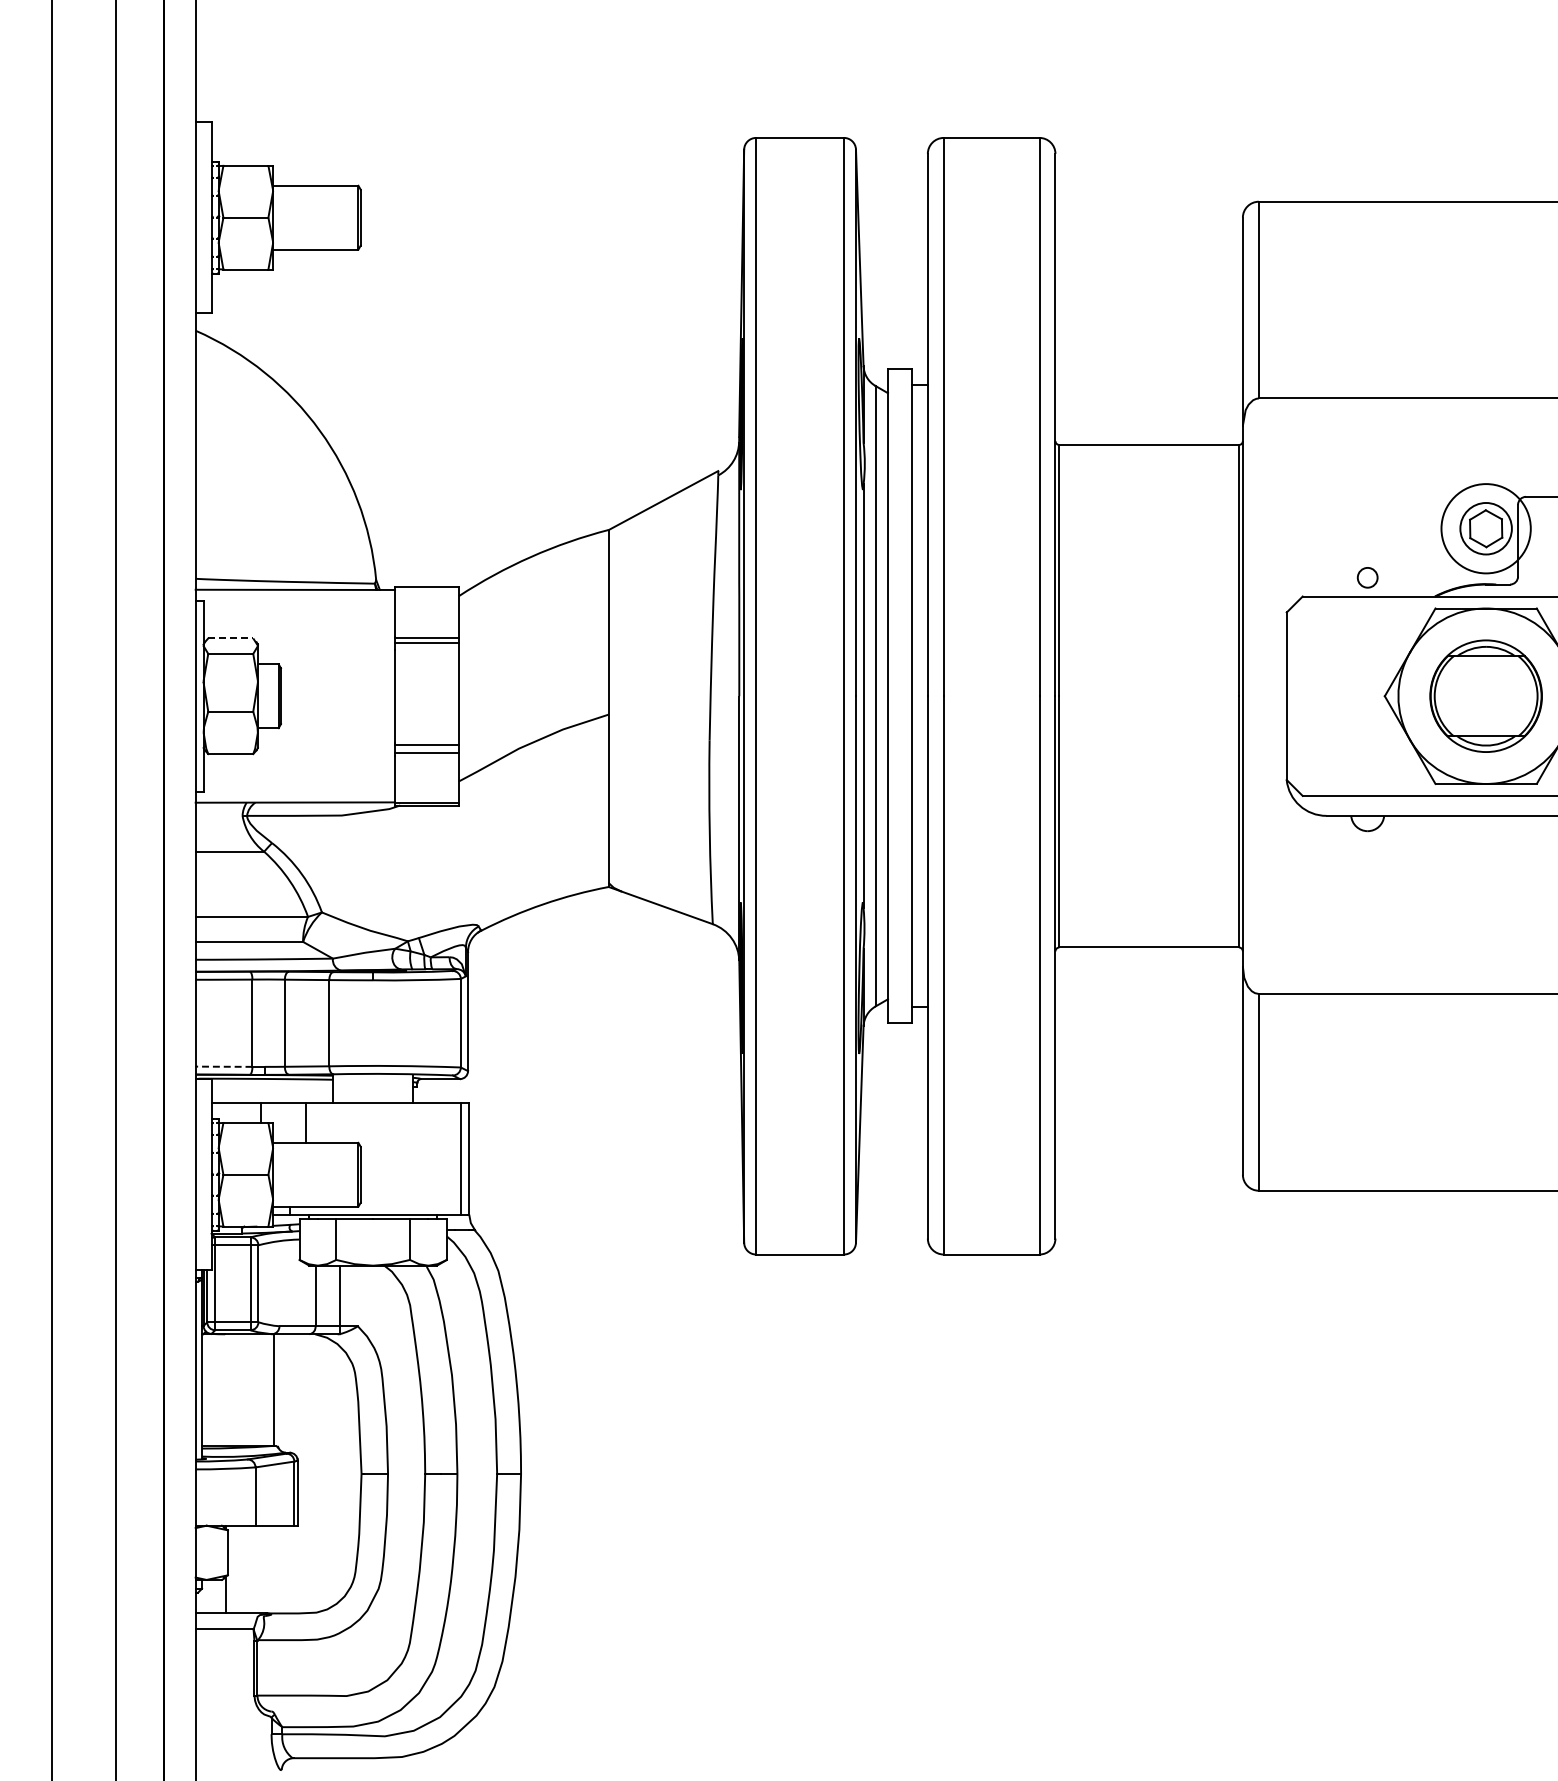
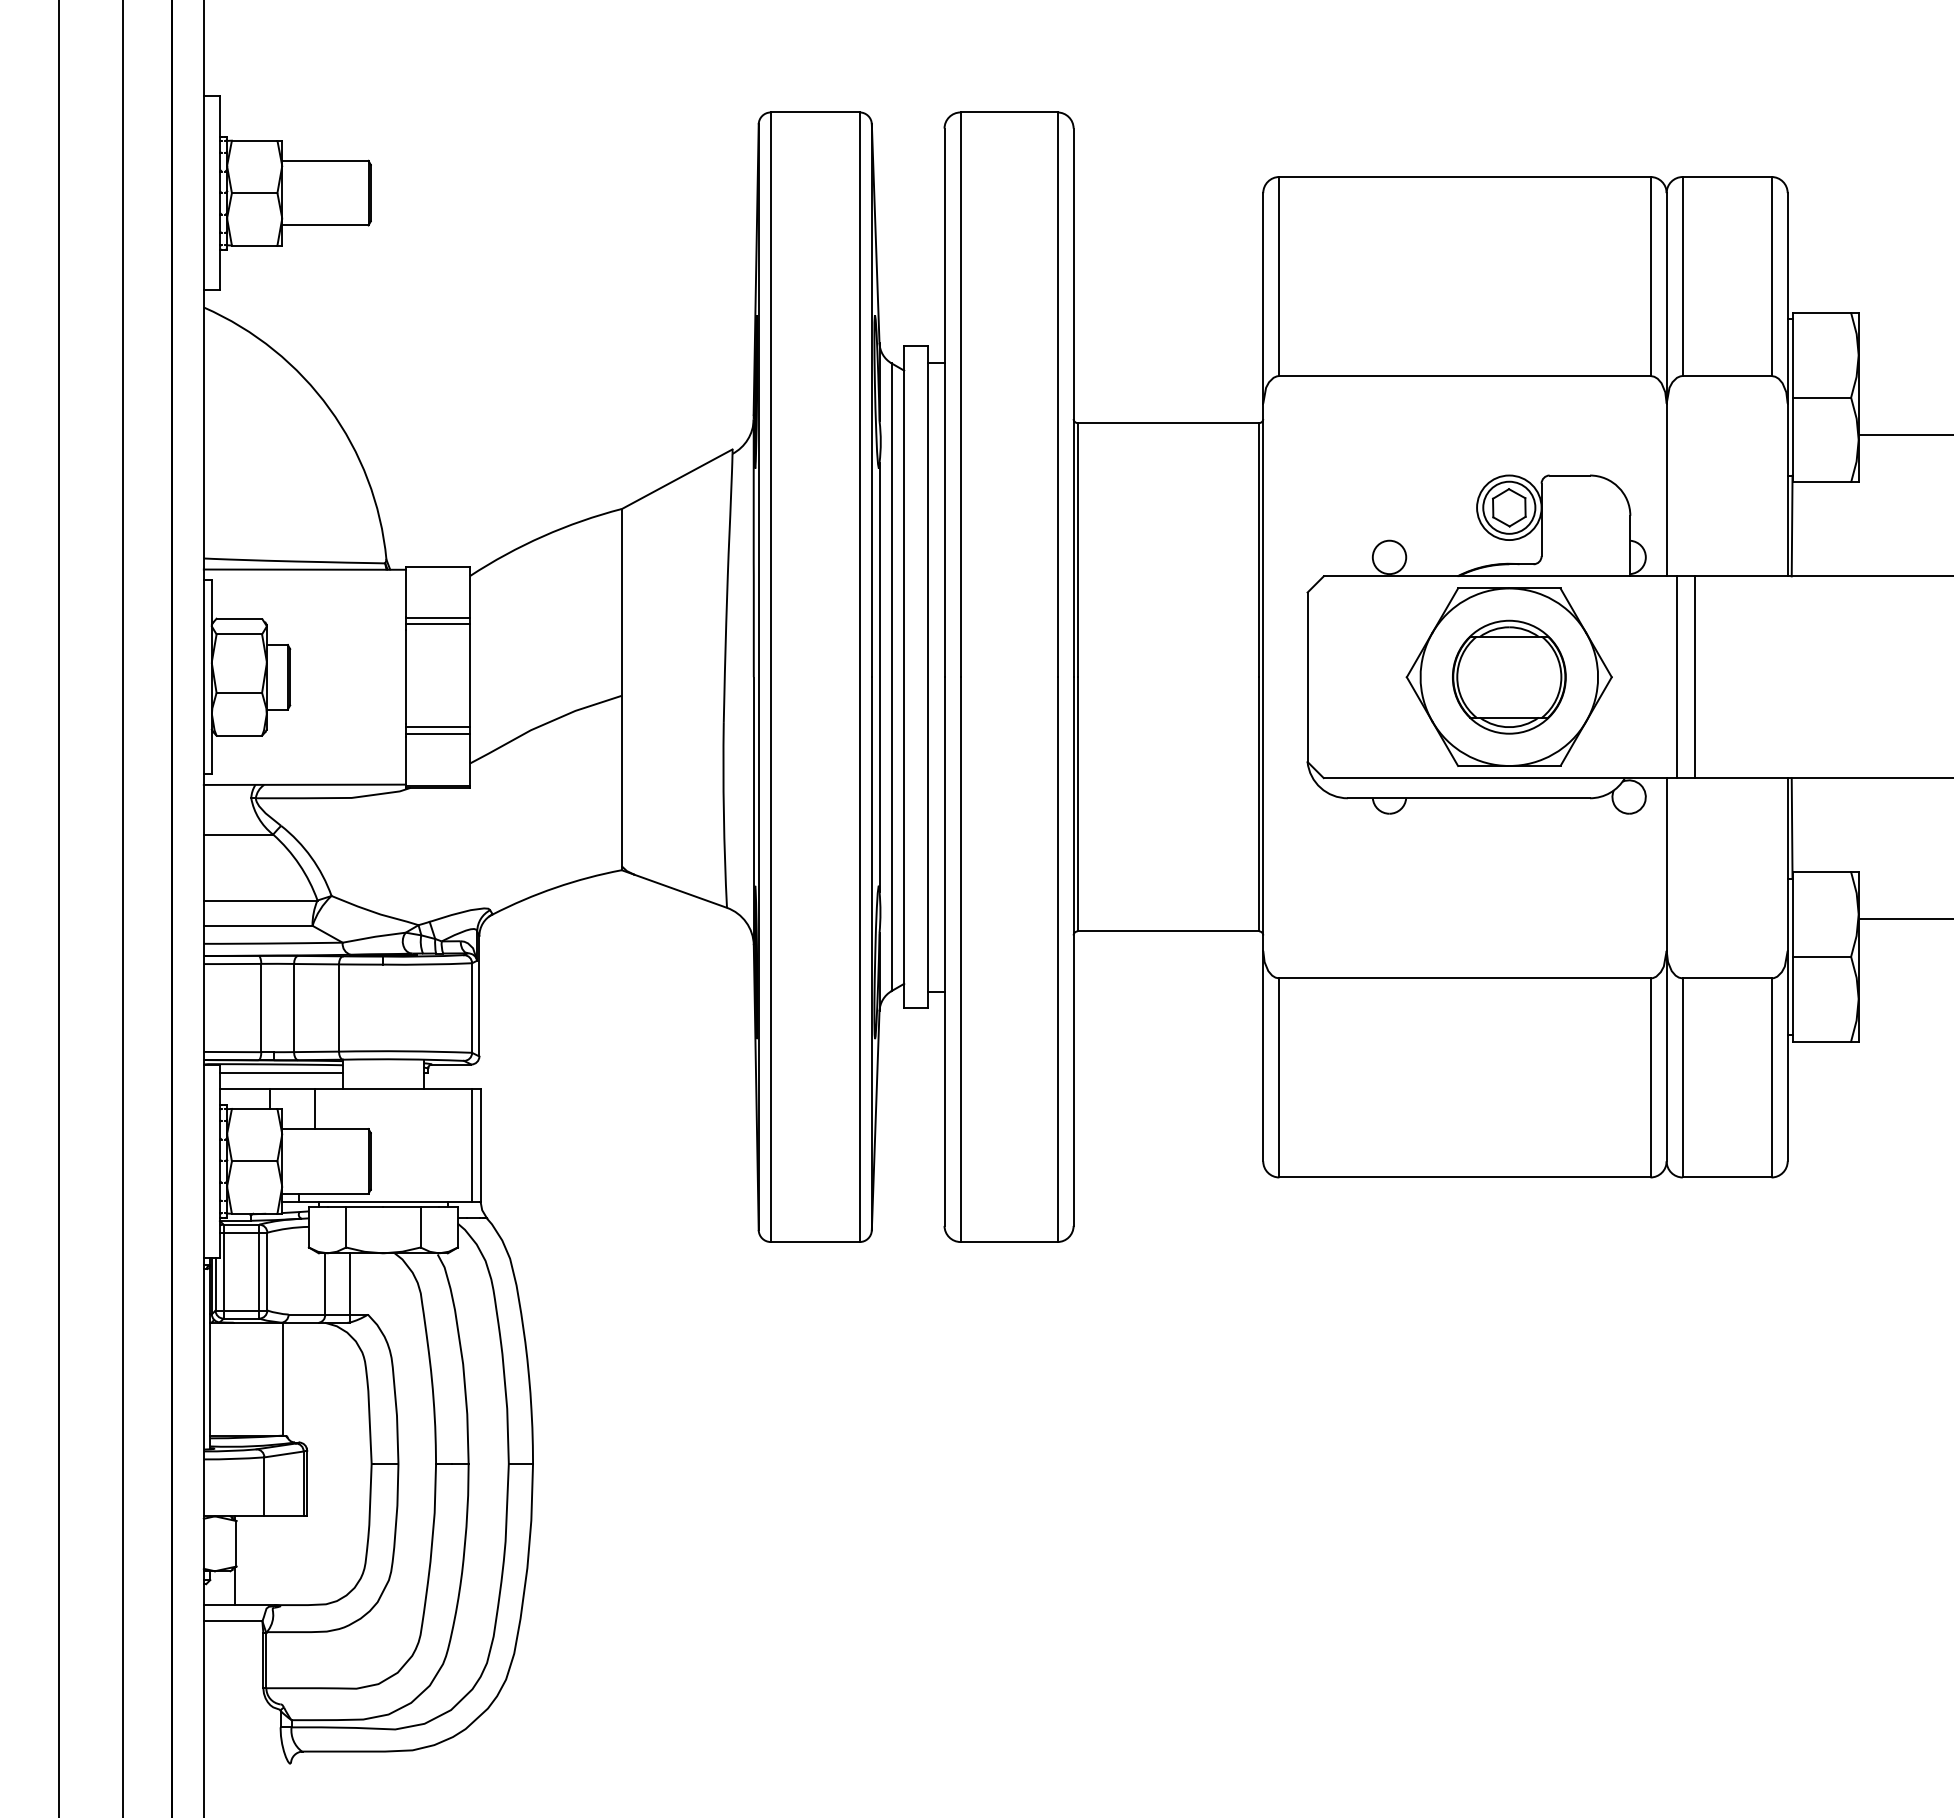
circle: (1486, 528) -> (1509, 507), size x0.71
circle: (1367, 577) -> (1389, 557), size x1.67
line: (230, 638) -> (239, 618), dashed -> solid
line: (223, 1067) -> (231, 1052), dashed -> solid
line: (272, 1086) -> (281, 1072), added

